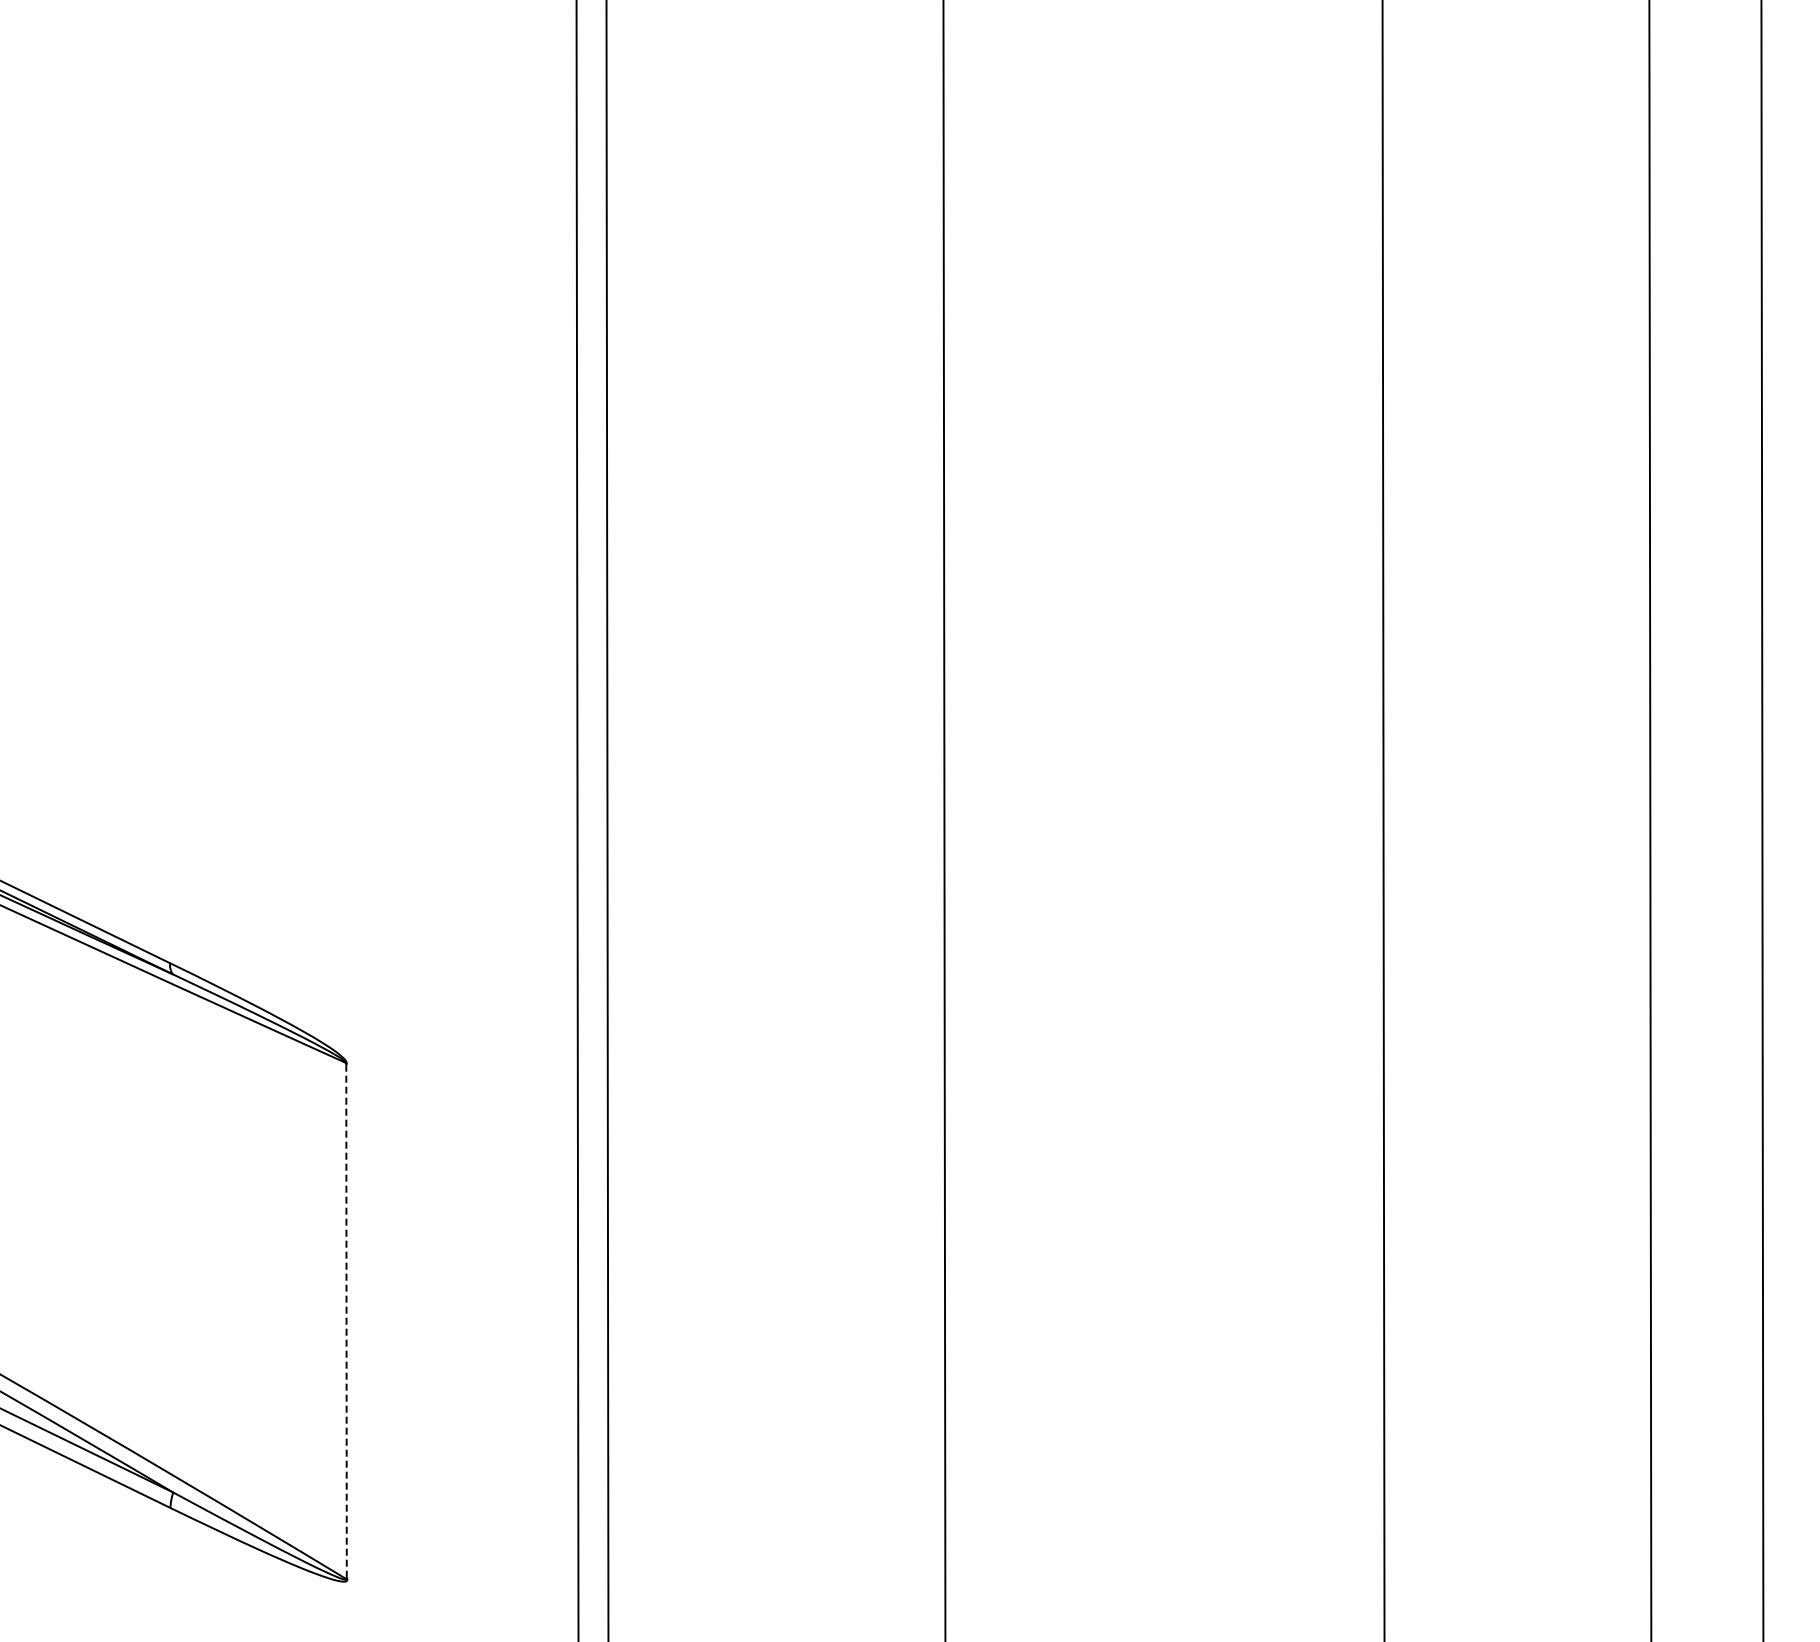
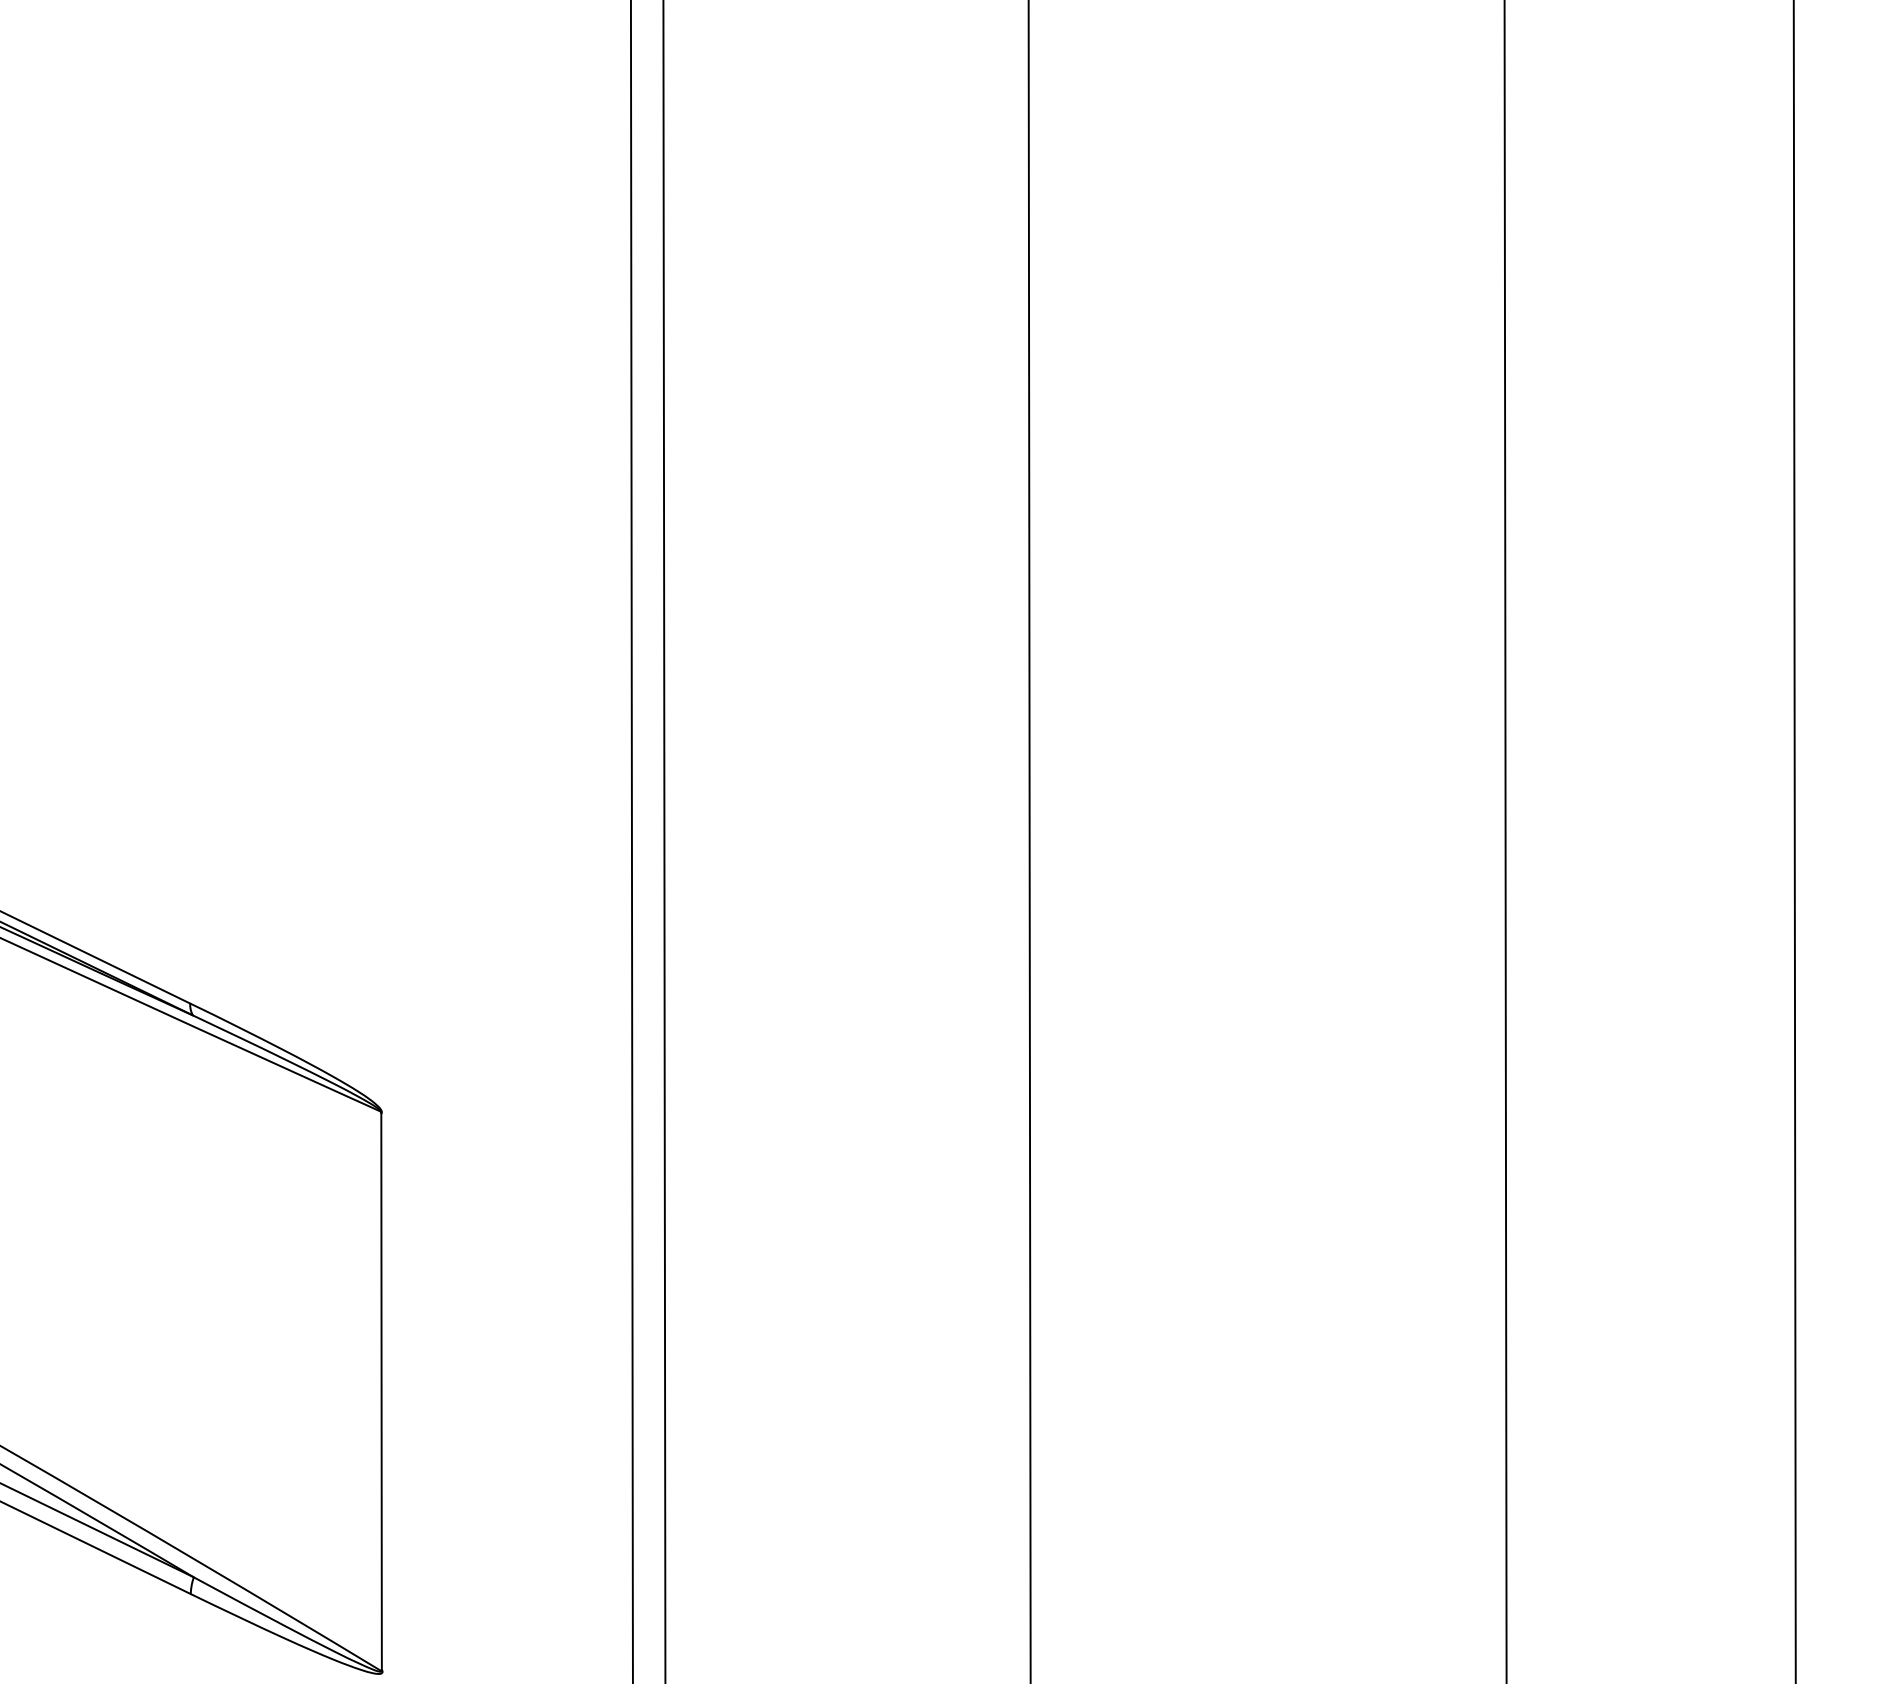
line: (346, 1321) -> (381, 1391), dashed -> solid

